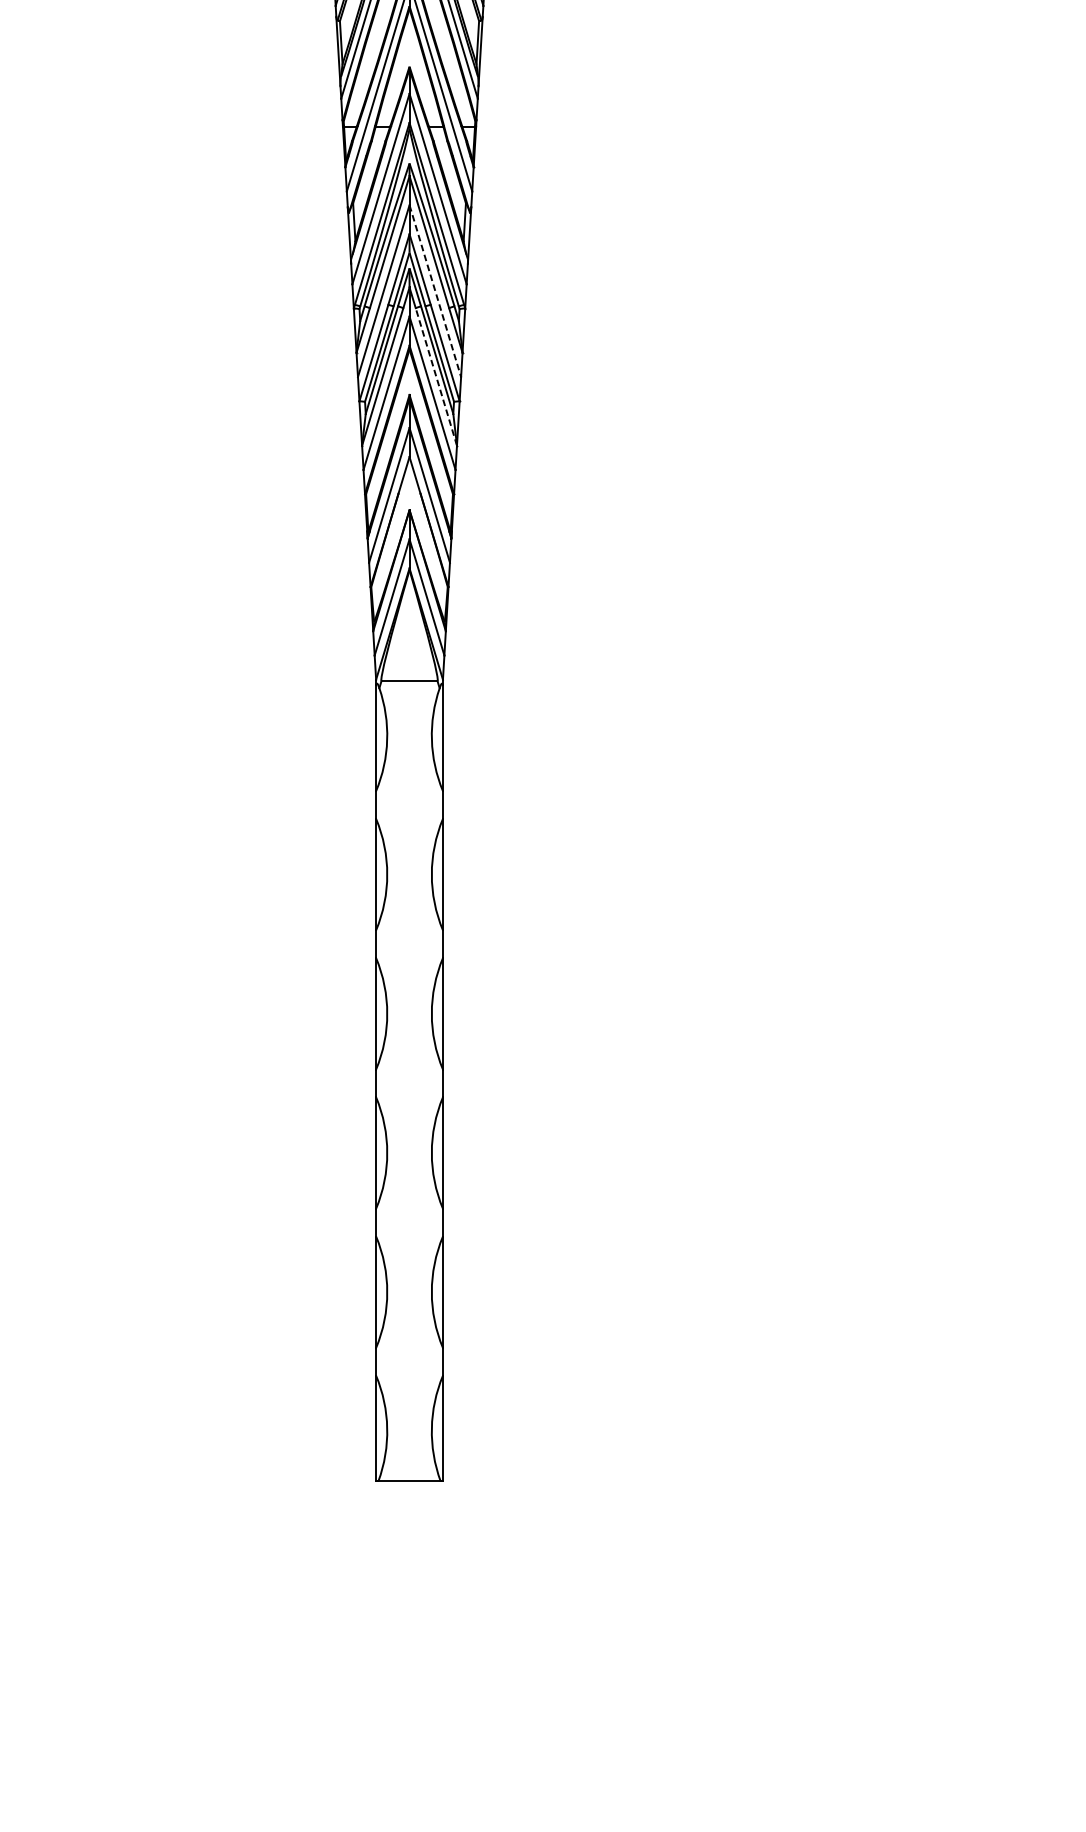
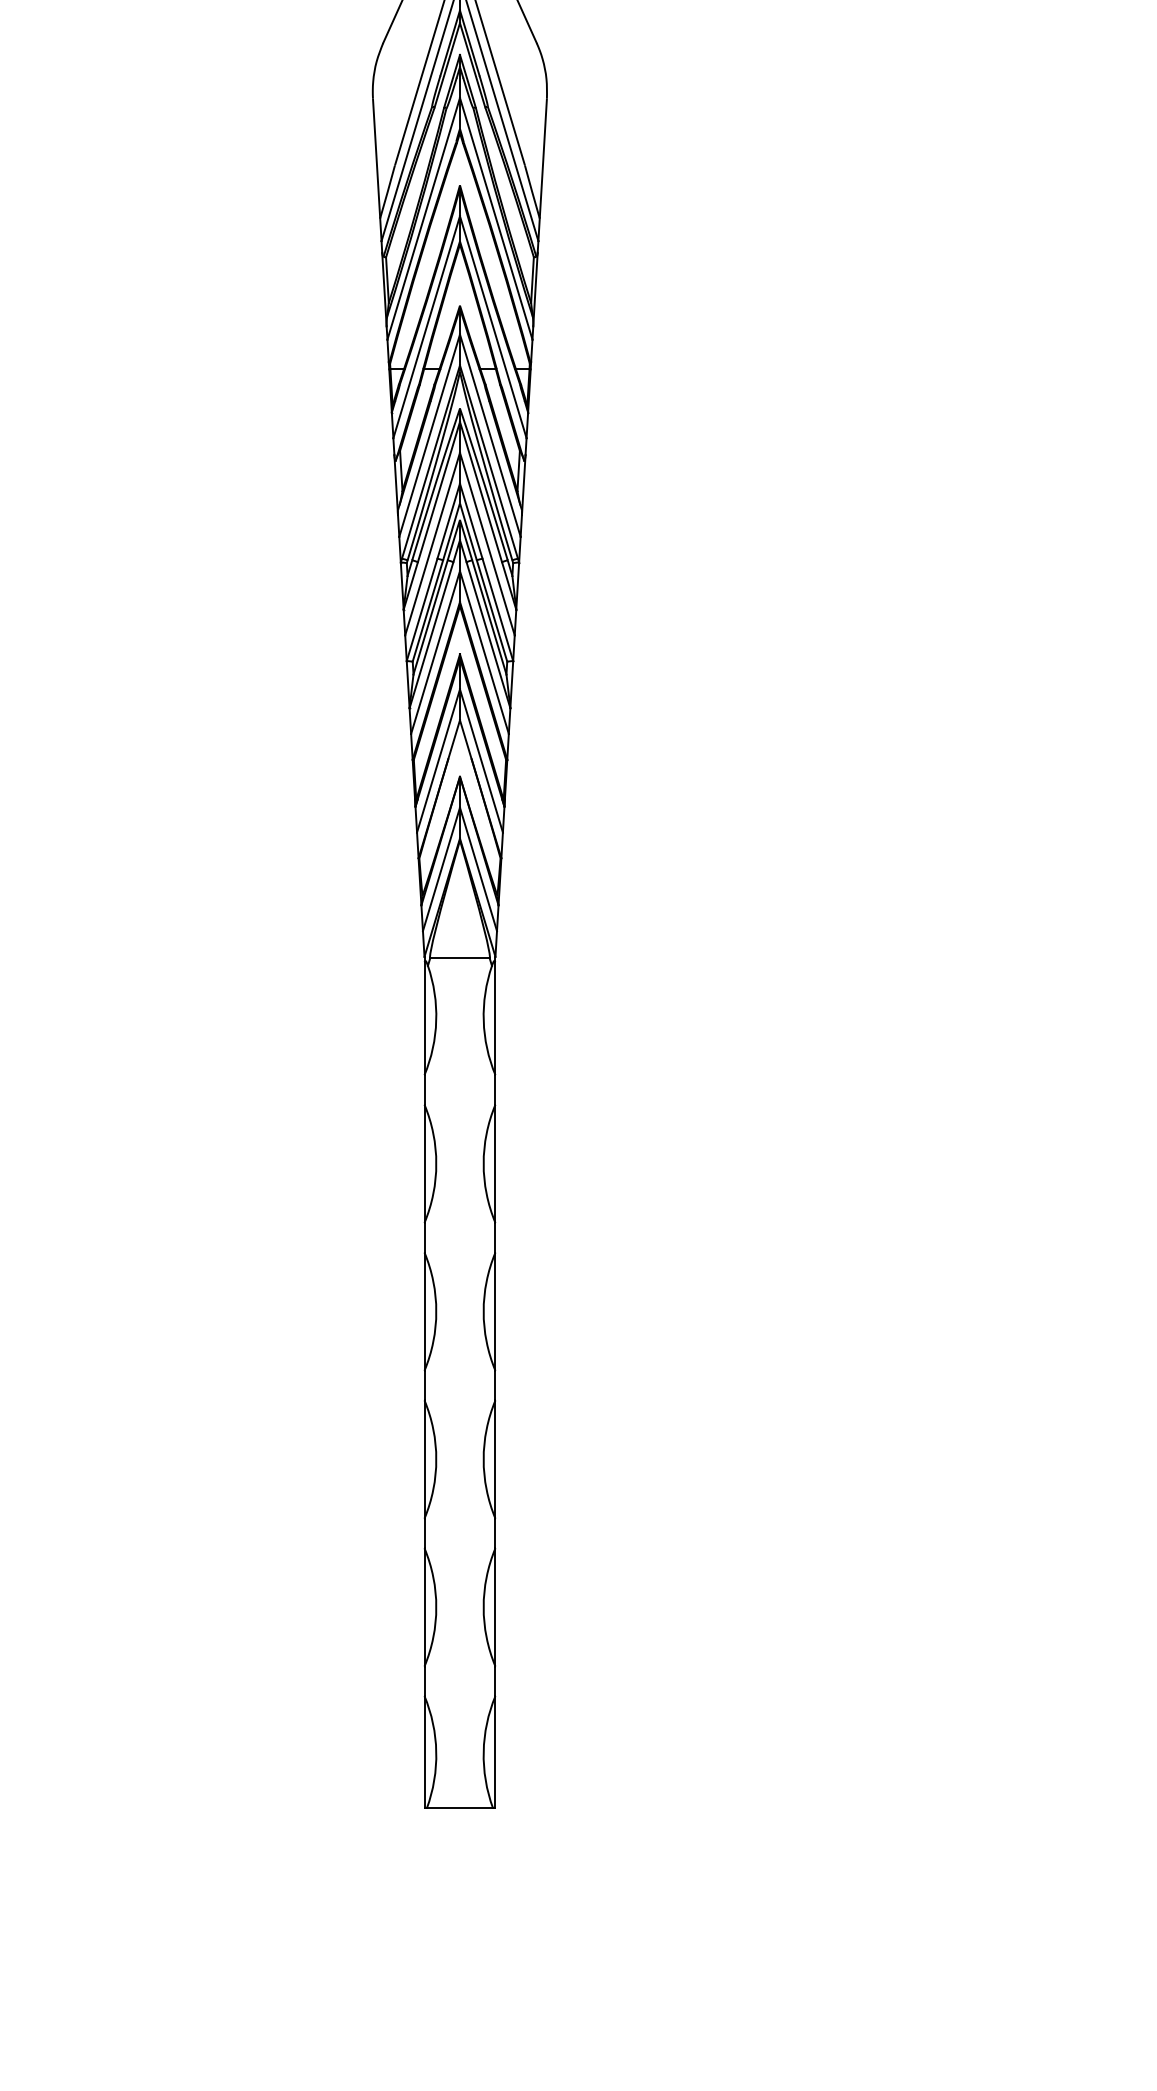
line: (435, 291) -> (487, 544), dashed -> solid
line: (436, 376) -> (488, 634), dashed -> solid

